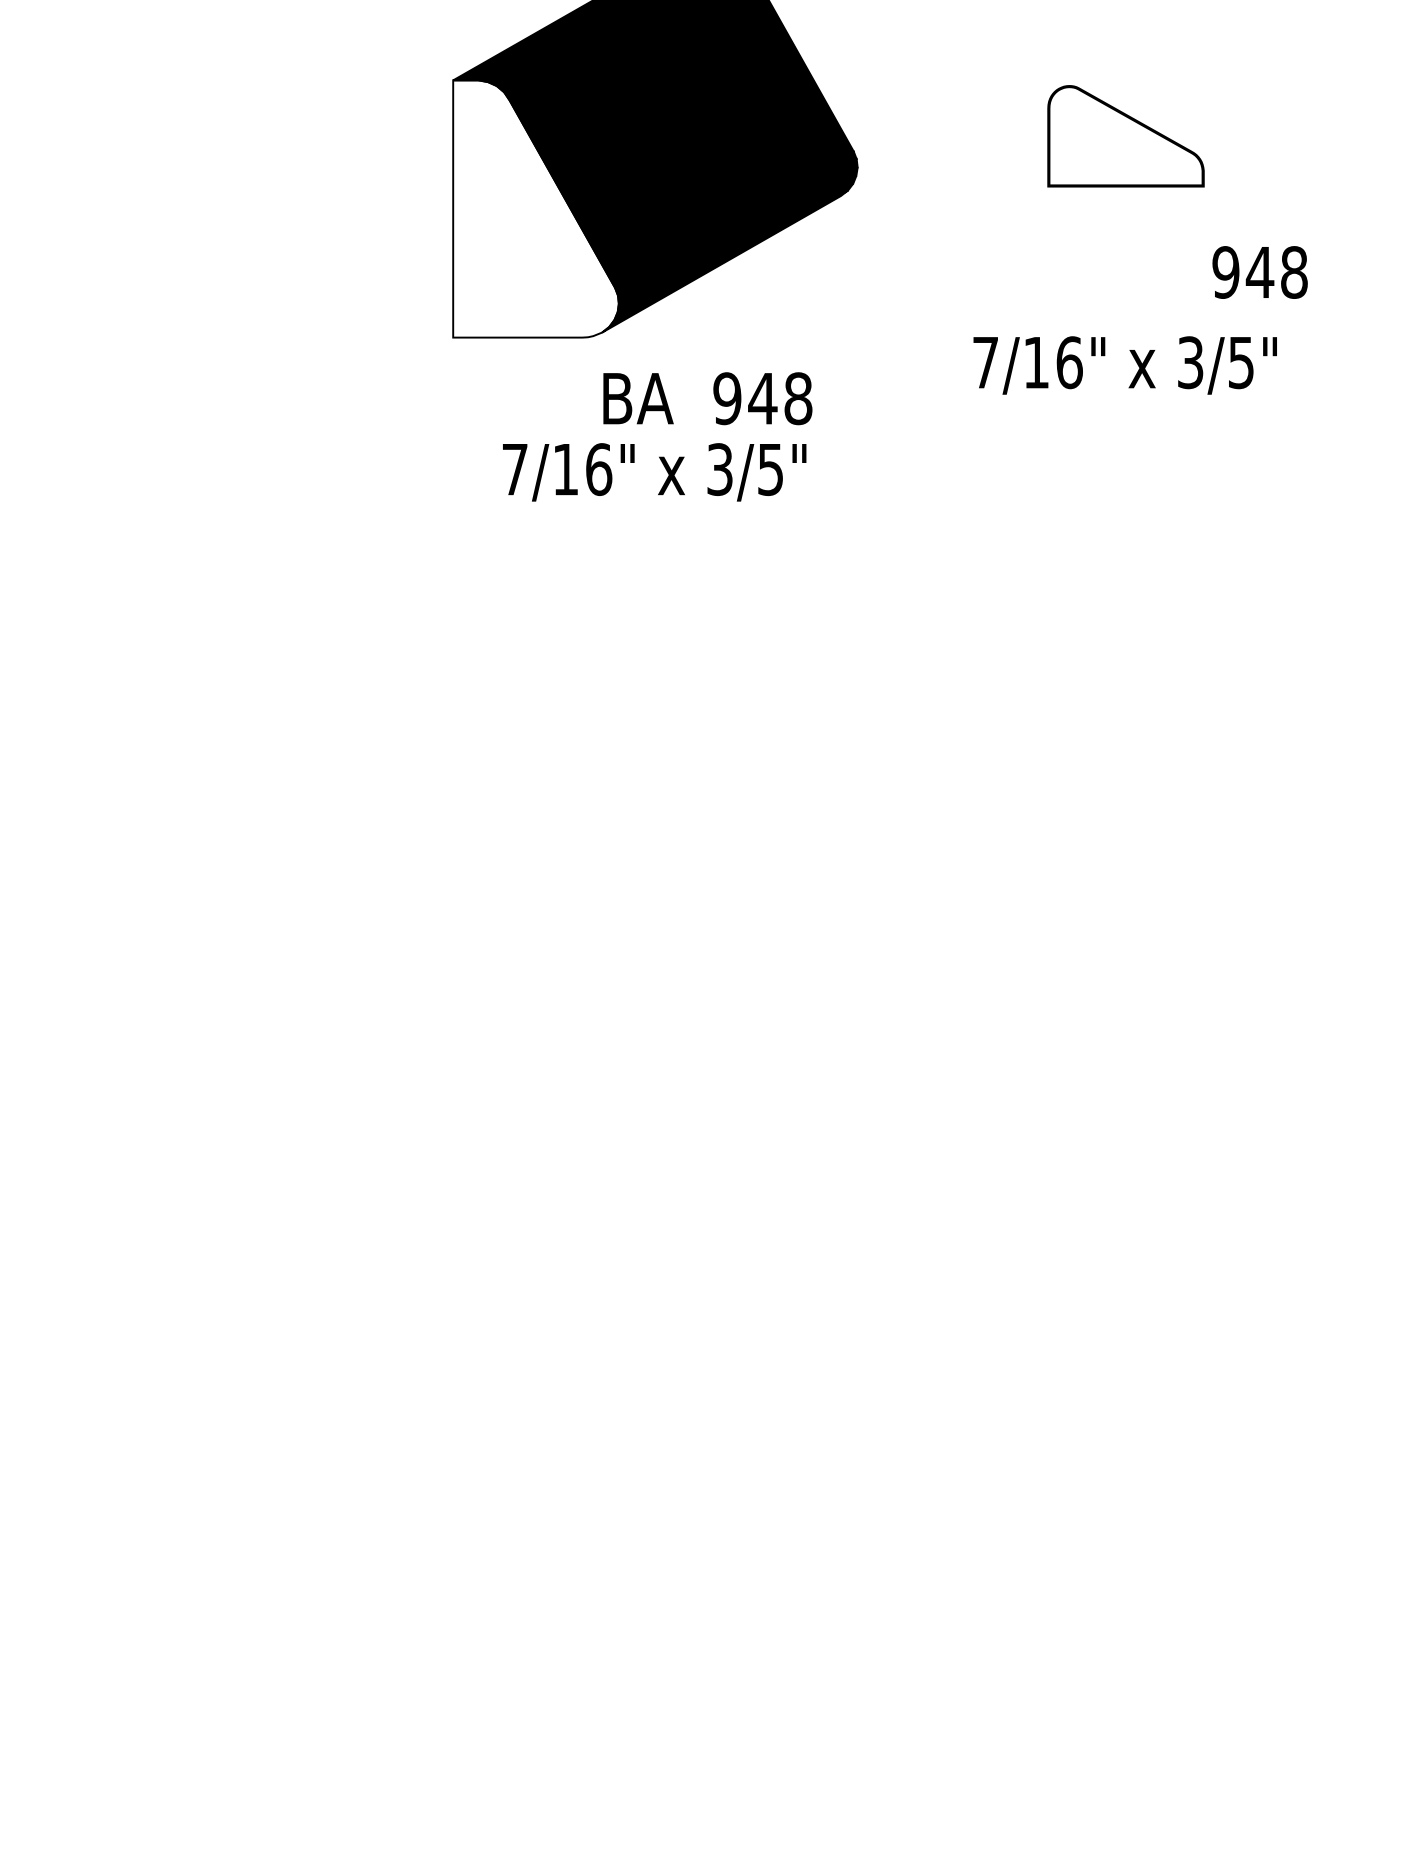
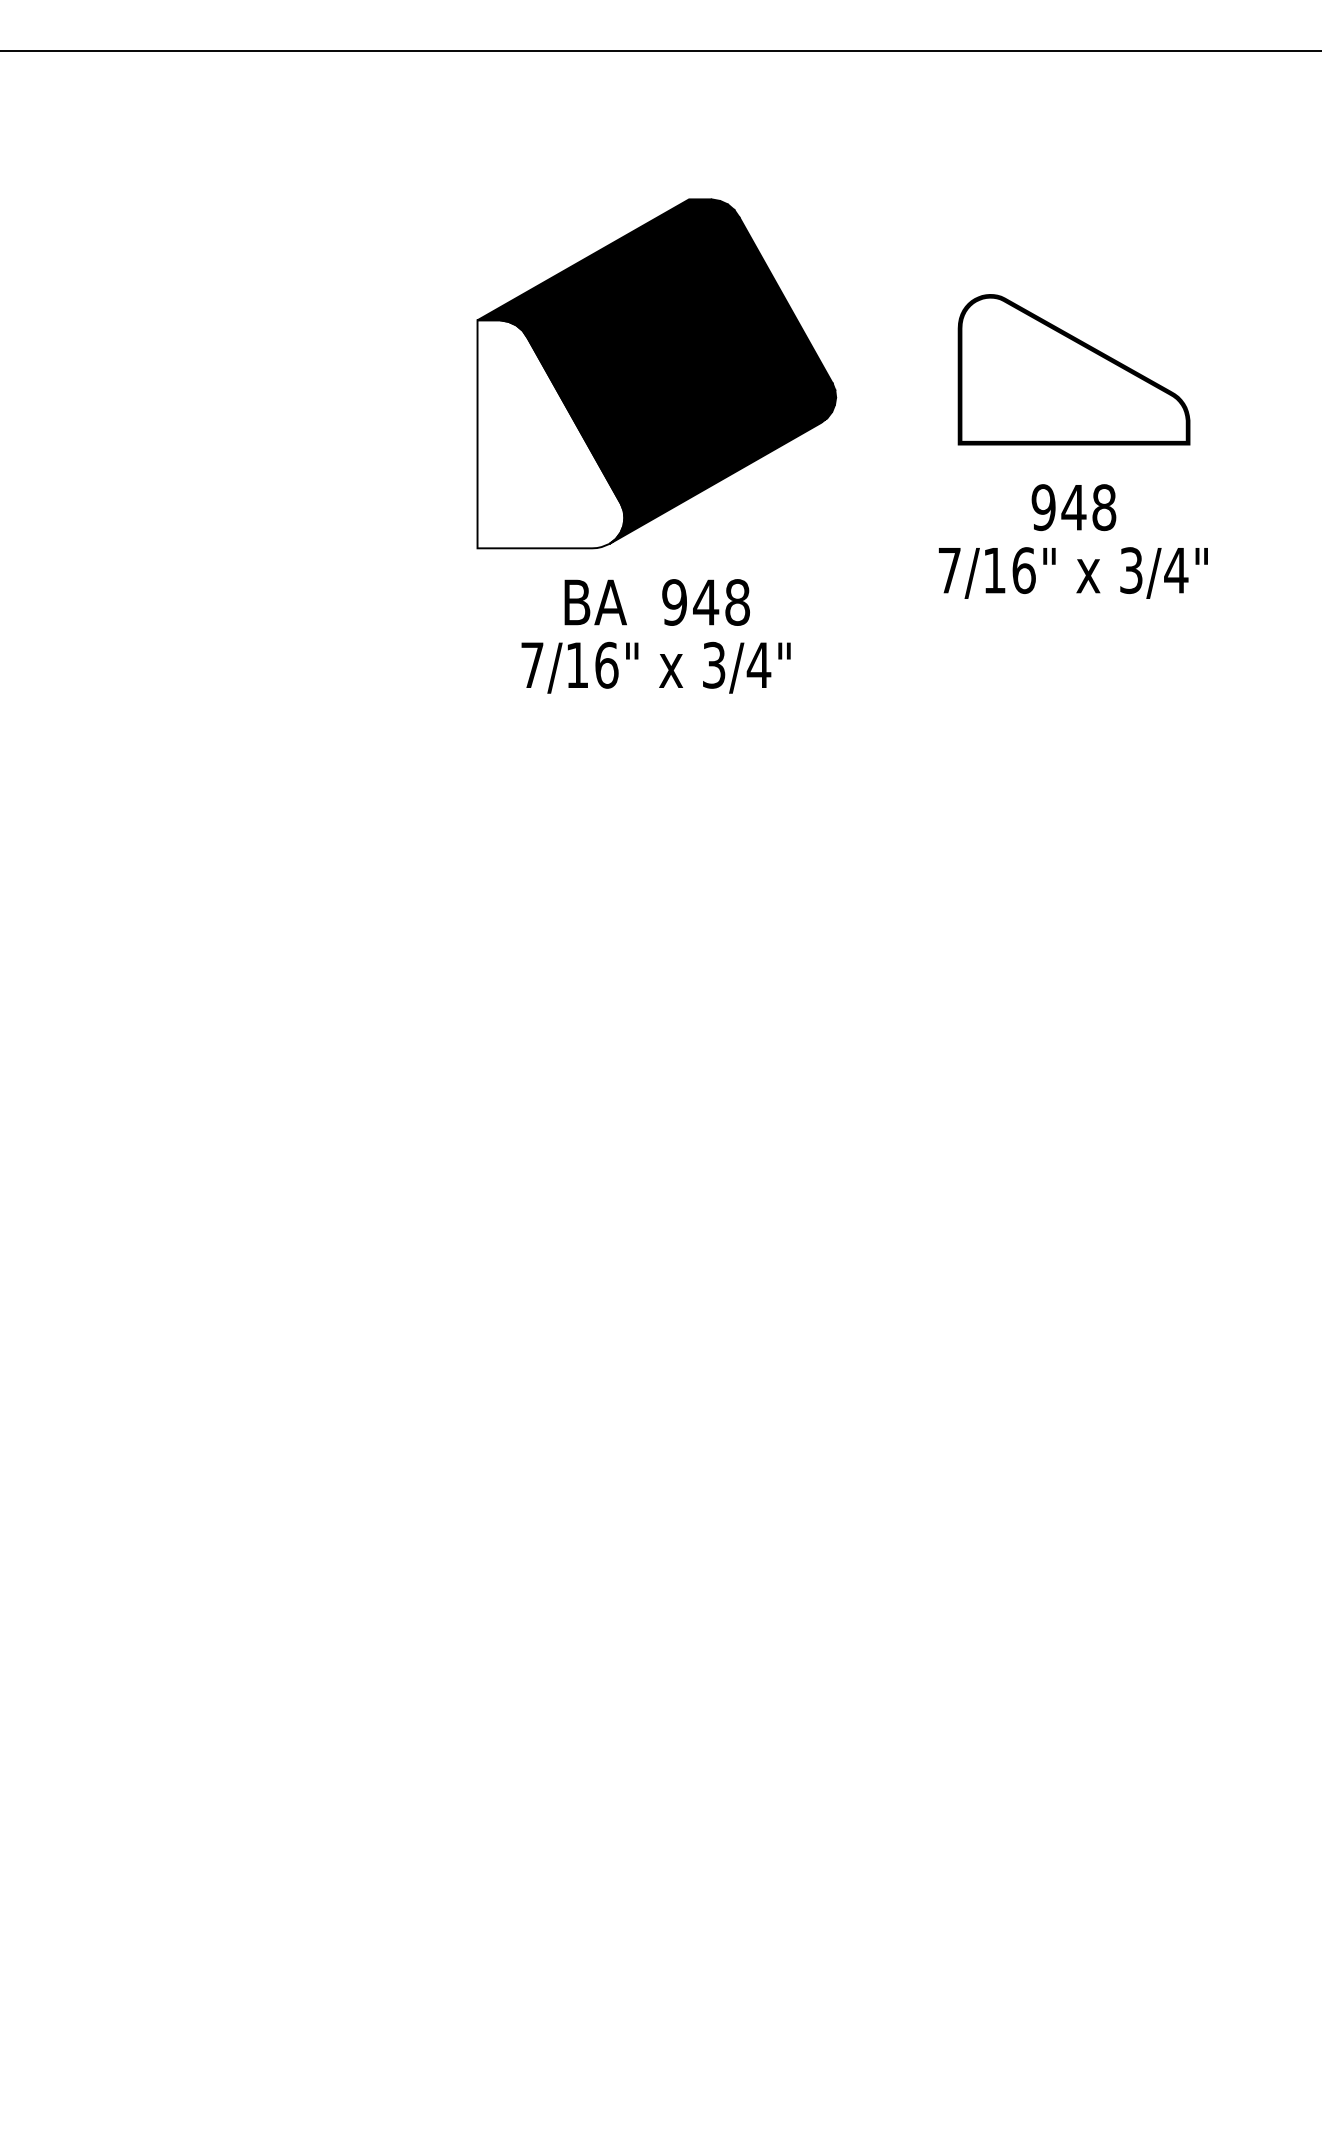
part: (1125, 135) -> (1073, 369), size x1.67
text: (1259, 272) -> (1073, 507), moved
text: (1241, 363) -> (1176, 571), 3/5" -> 3/4"
text: (706, 398) -> (656, 602), moved
text: (770, 469) -> (758, 665), 3/5" -> 3/4"

